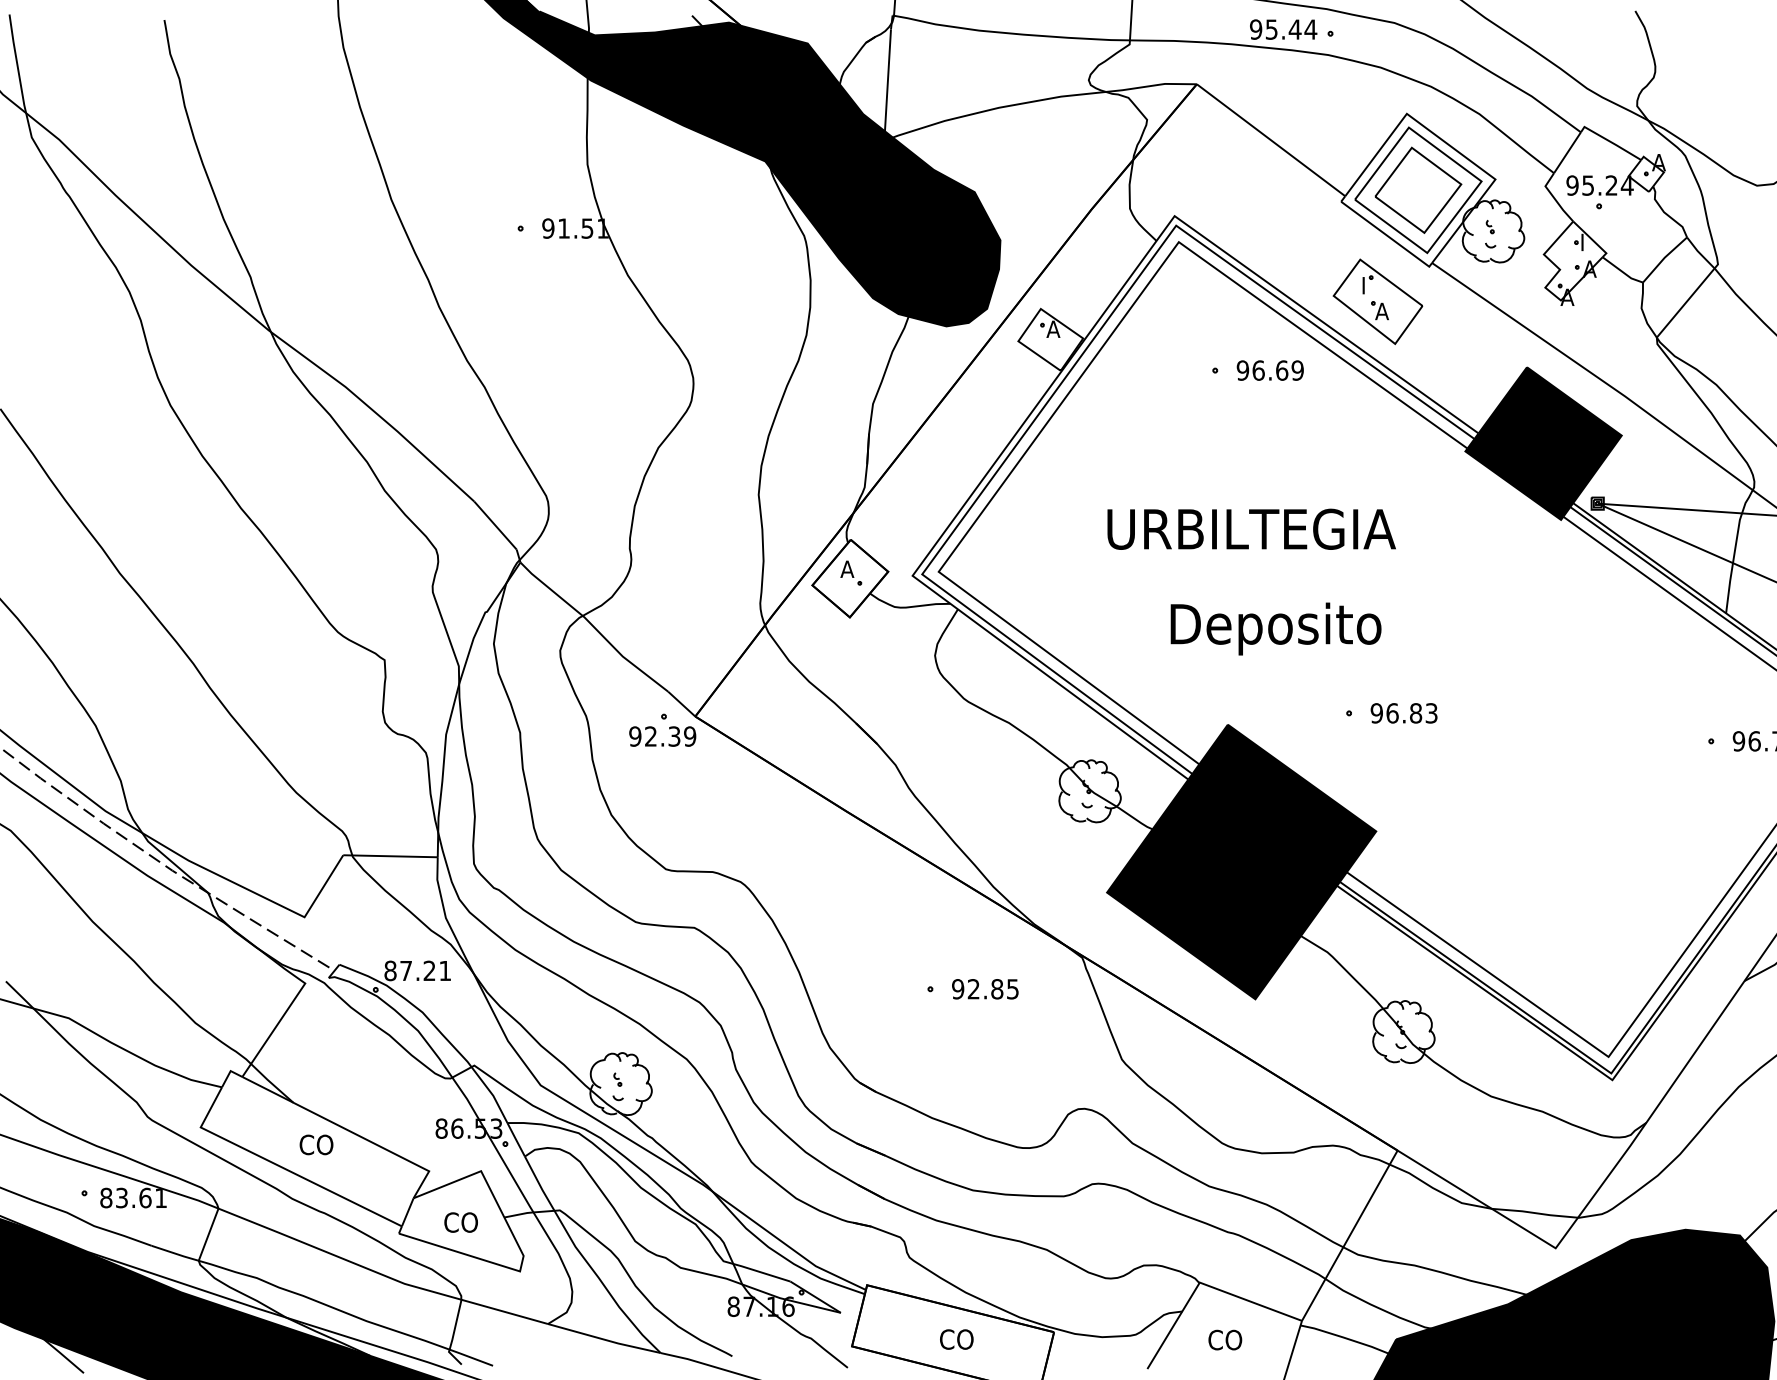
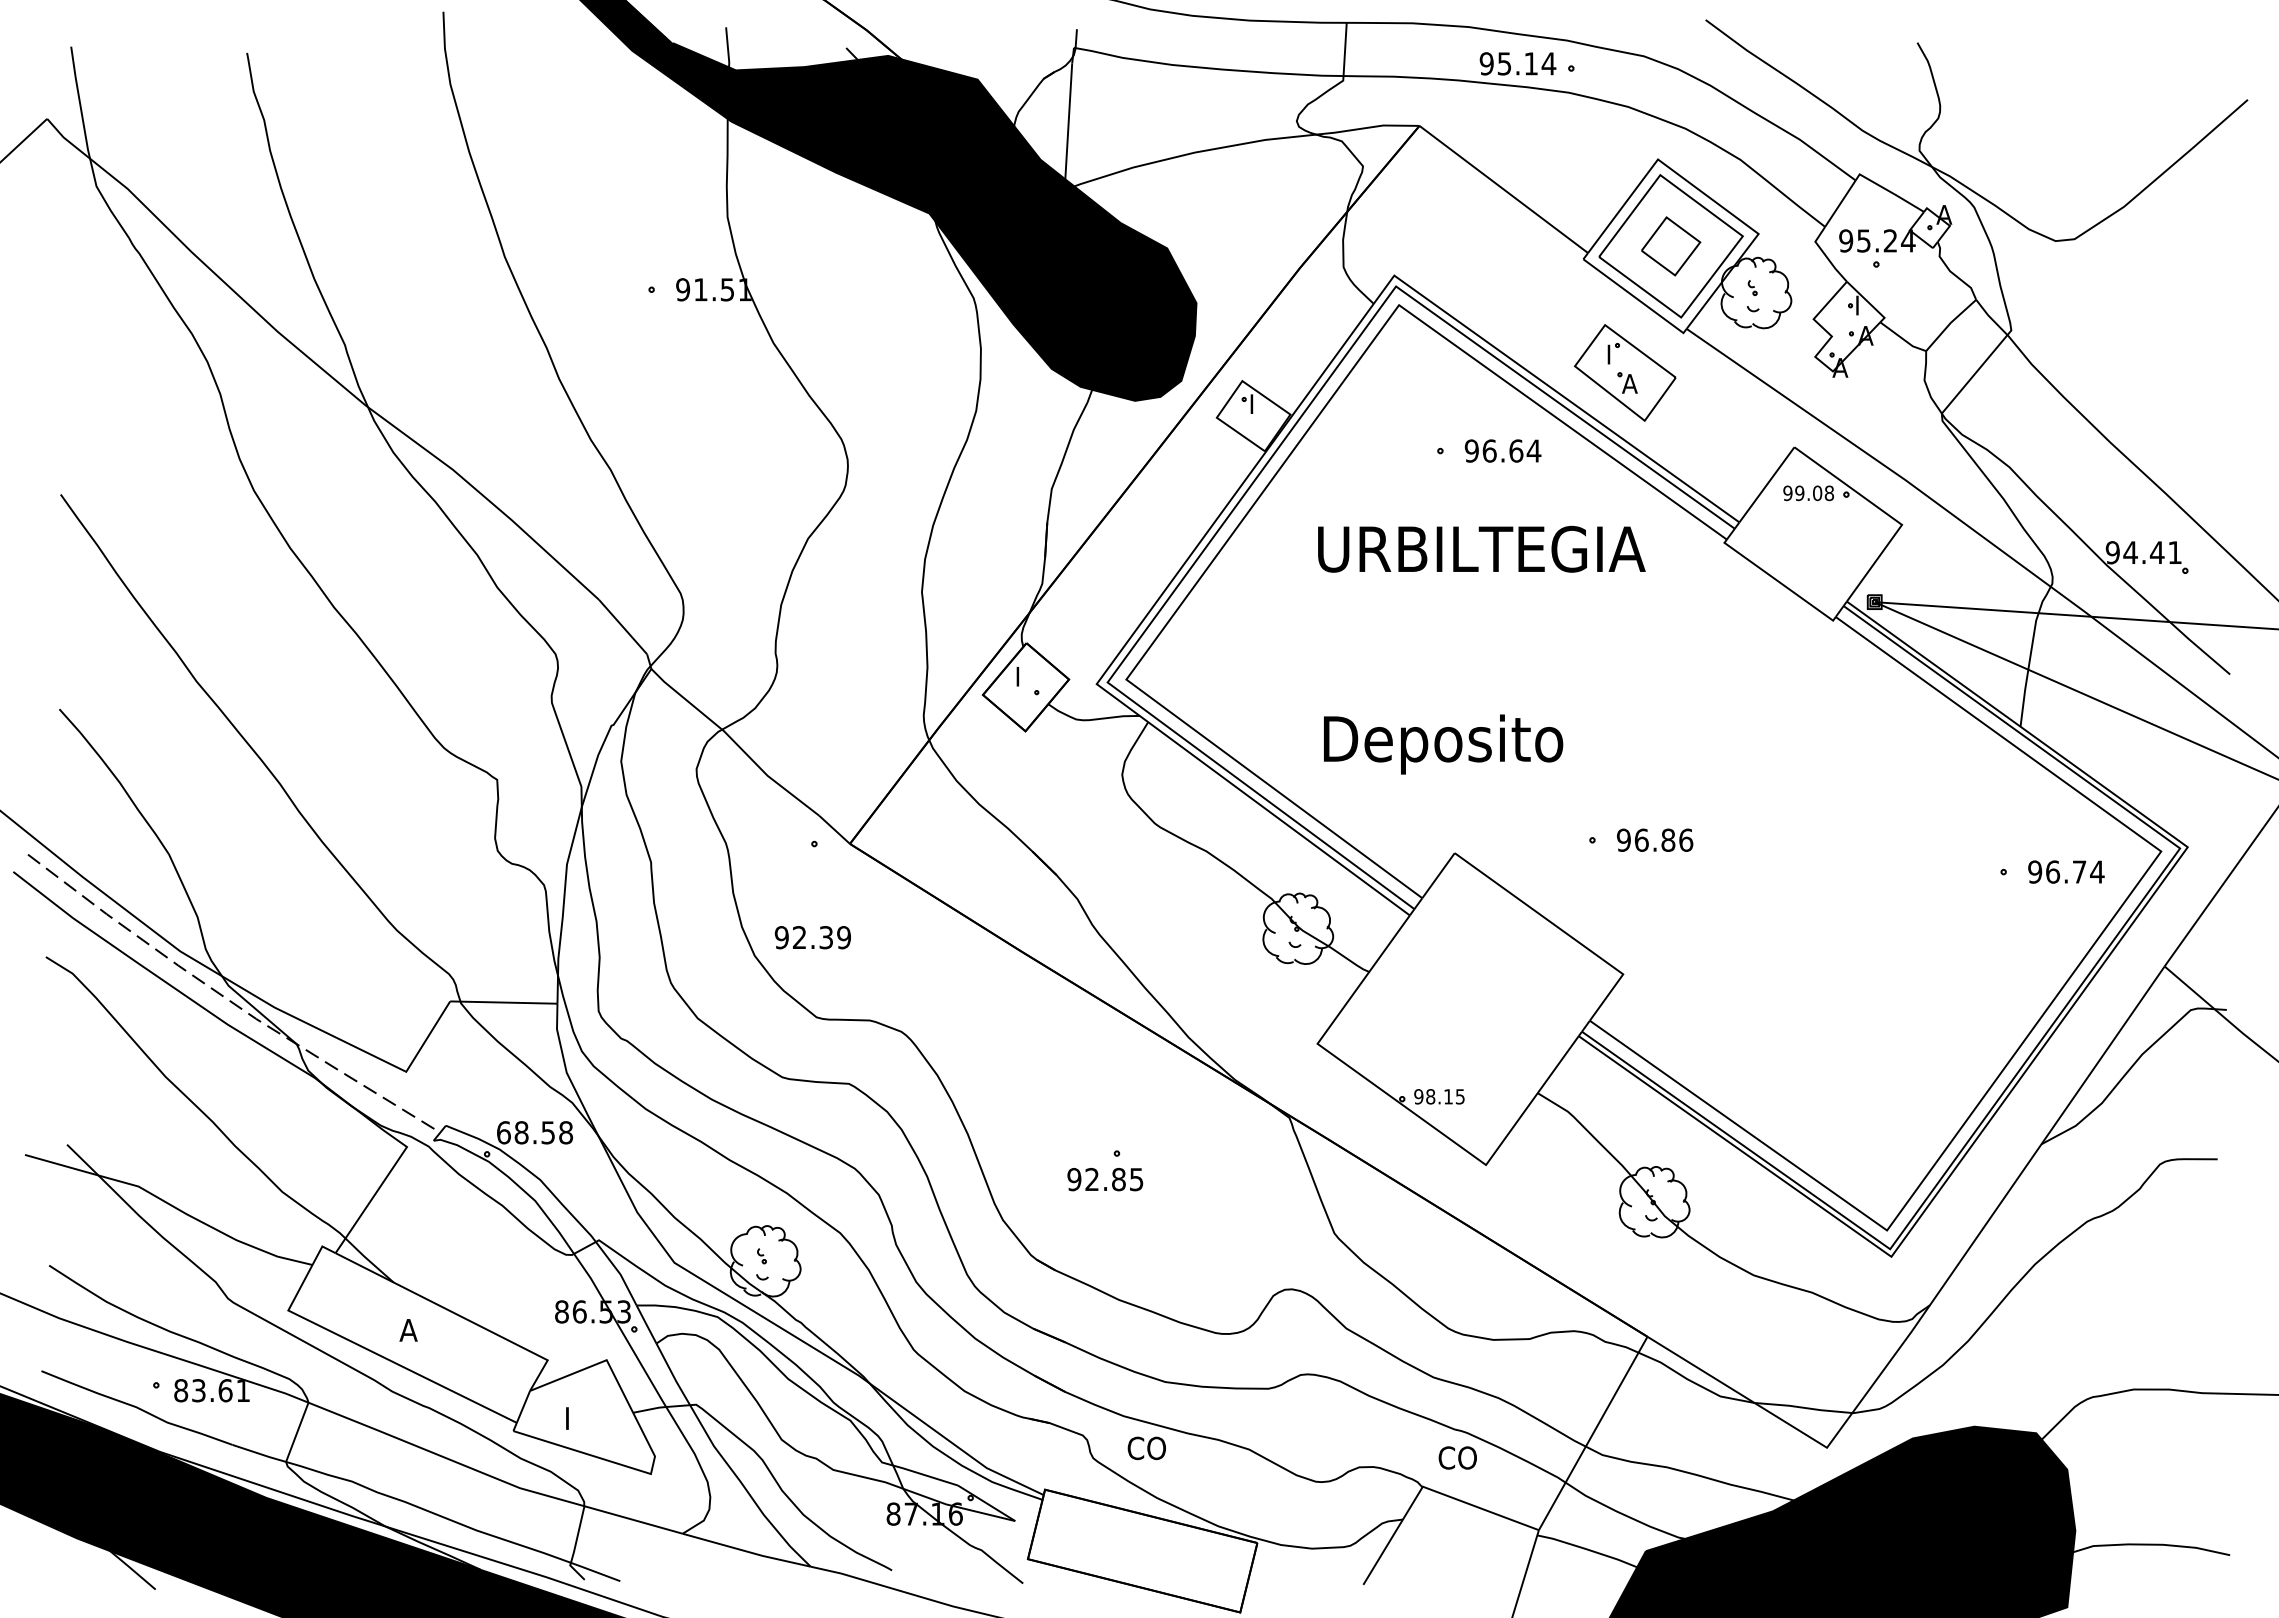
text: (1294, 29) -> (1530, 63), 95.44 -> 95.14
part: (1417, 190) -> (1670, 246), size x0.6
text: (1053, 328) -> (1256, 403), A -> I
text: (1297, 370) -> (1533, 450), 96.69 -> 96.64
fill: (1543, 443) -> (1813, 533), removed
text: (1251, 528) -> (1481, 548), moved
text: (847, 569) -> (1022, 676), A -> I
text: (1276, 629) -> (1443, 744), moved
text: (1431, 712) -> (1686, 839), 96.83 -> 96.86
text: (662, 736) -> (812, 937), moved
fill: (1241, 862) -> (1470, 1009), removed
text: (418, 970) -> (535, 1132), 87.21 -> 68.58
text: (985, 989) -> (1105, 1179), moved
text: (315, 1145) -> (418, 1330), CO -> A
text: (461, 1222) -> (584, 1418), CO -> I
text: (956, 1339) -> (1146, 1448), moved
text: (1225, 1339) -> (1457, 1457), moved

